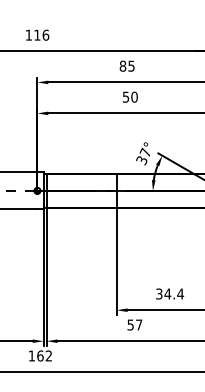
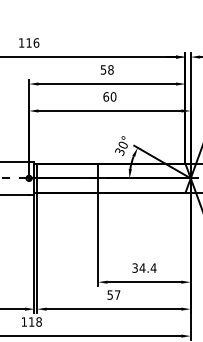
text: (126, 65) -> (106, 69), 85 -> 58
text: (126, 96) -> (106, 96), 50 -> 60
text: (144, 151) -> (122, 144), 37° -> 30°
text: (43, 355) -> (34, 321), 162 -> 118

